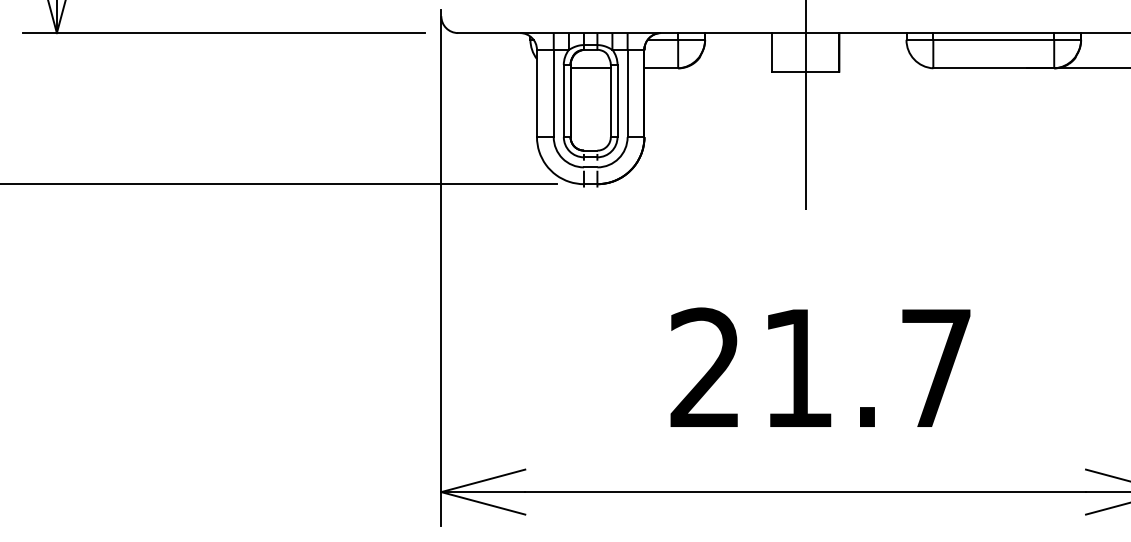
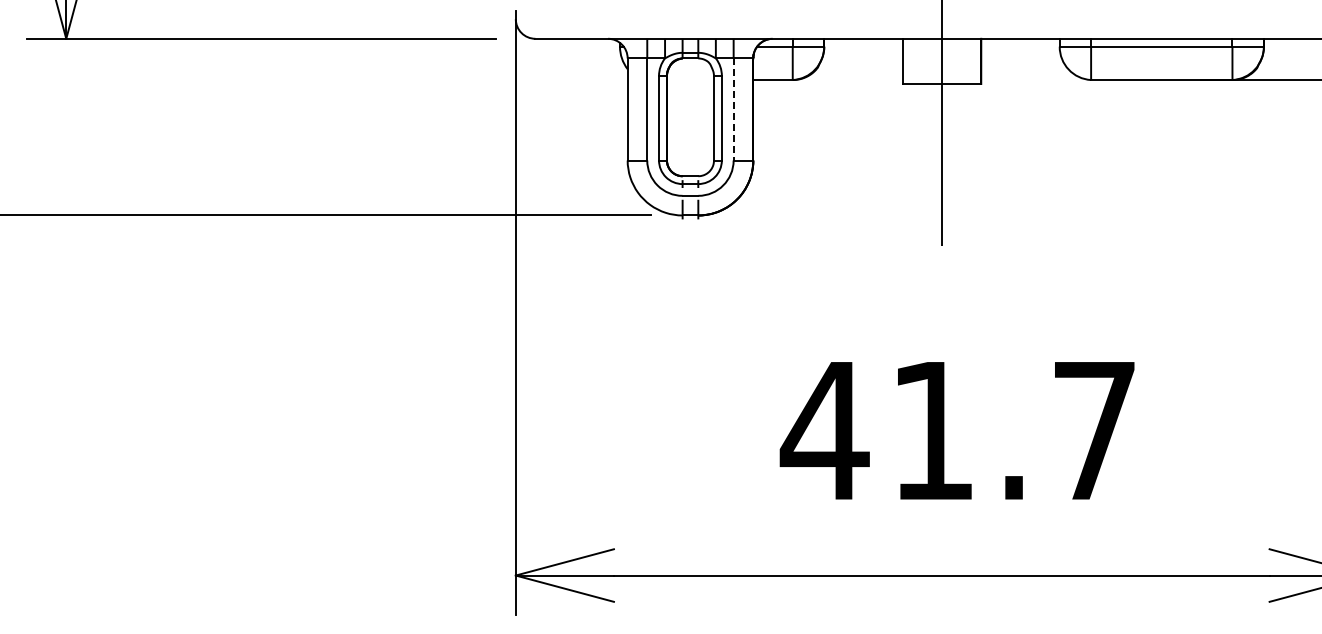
line: (590, 68) -> (690, 80), removed
line: (627, 93) -> (733, 109), solid -> dashed
text: (705, 367) -> (824, 429), 21.7 -> 41.7

